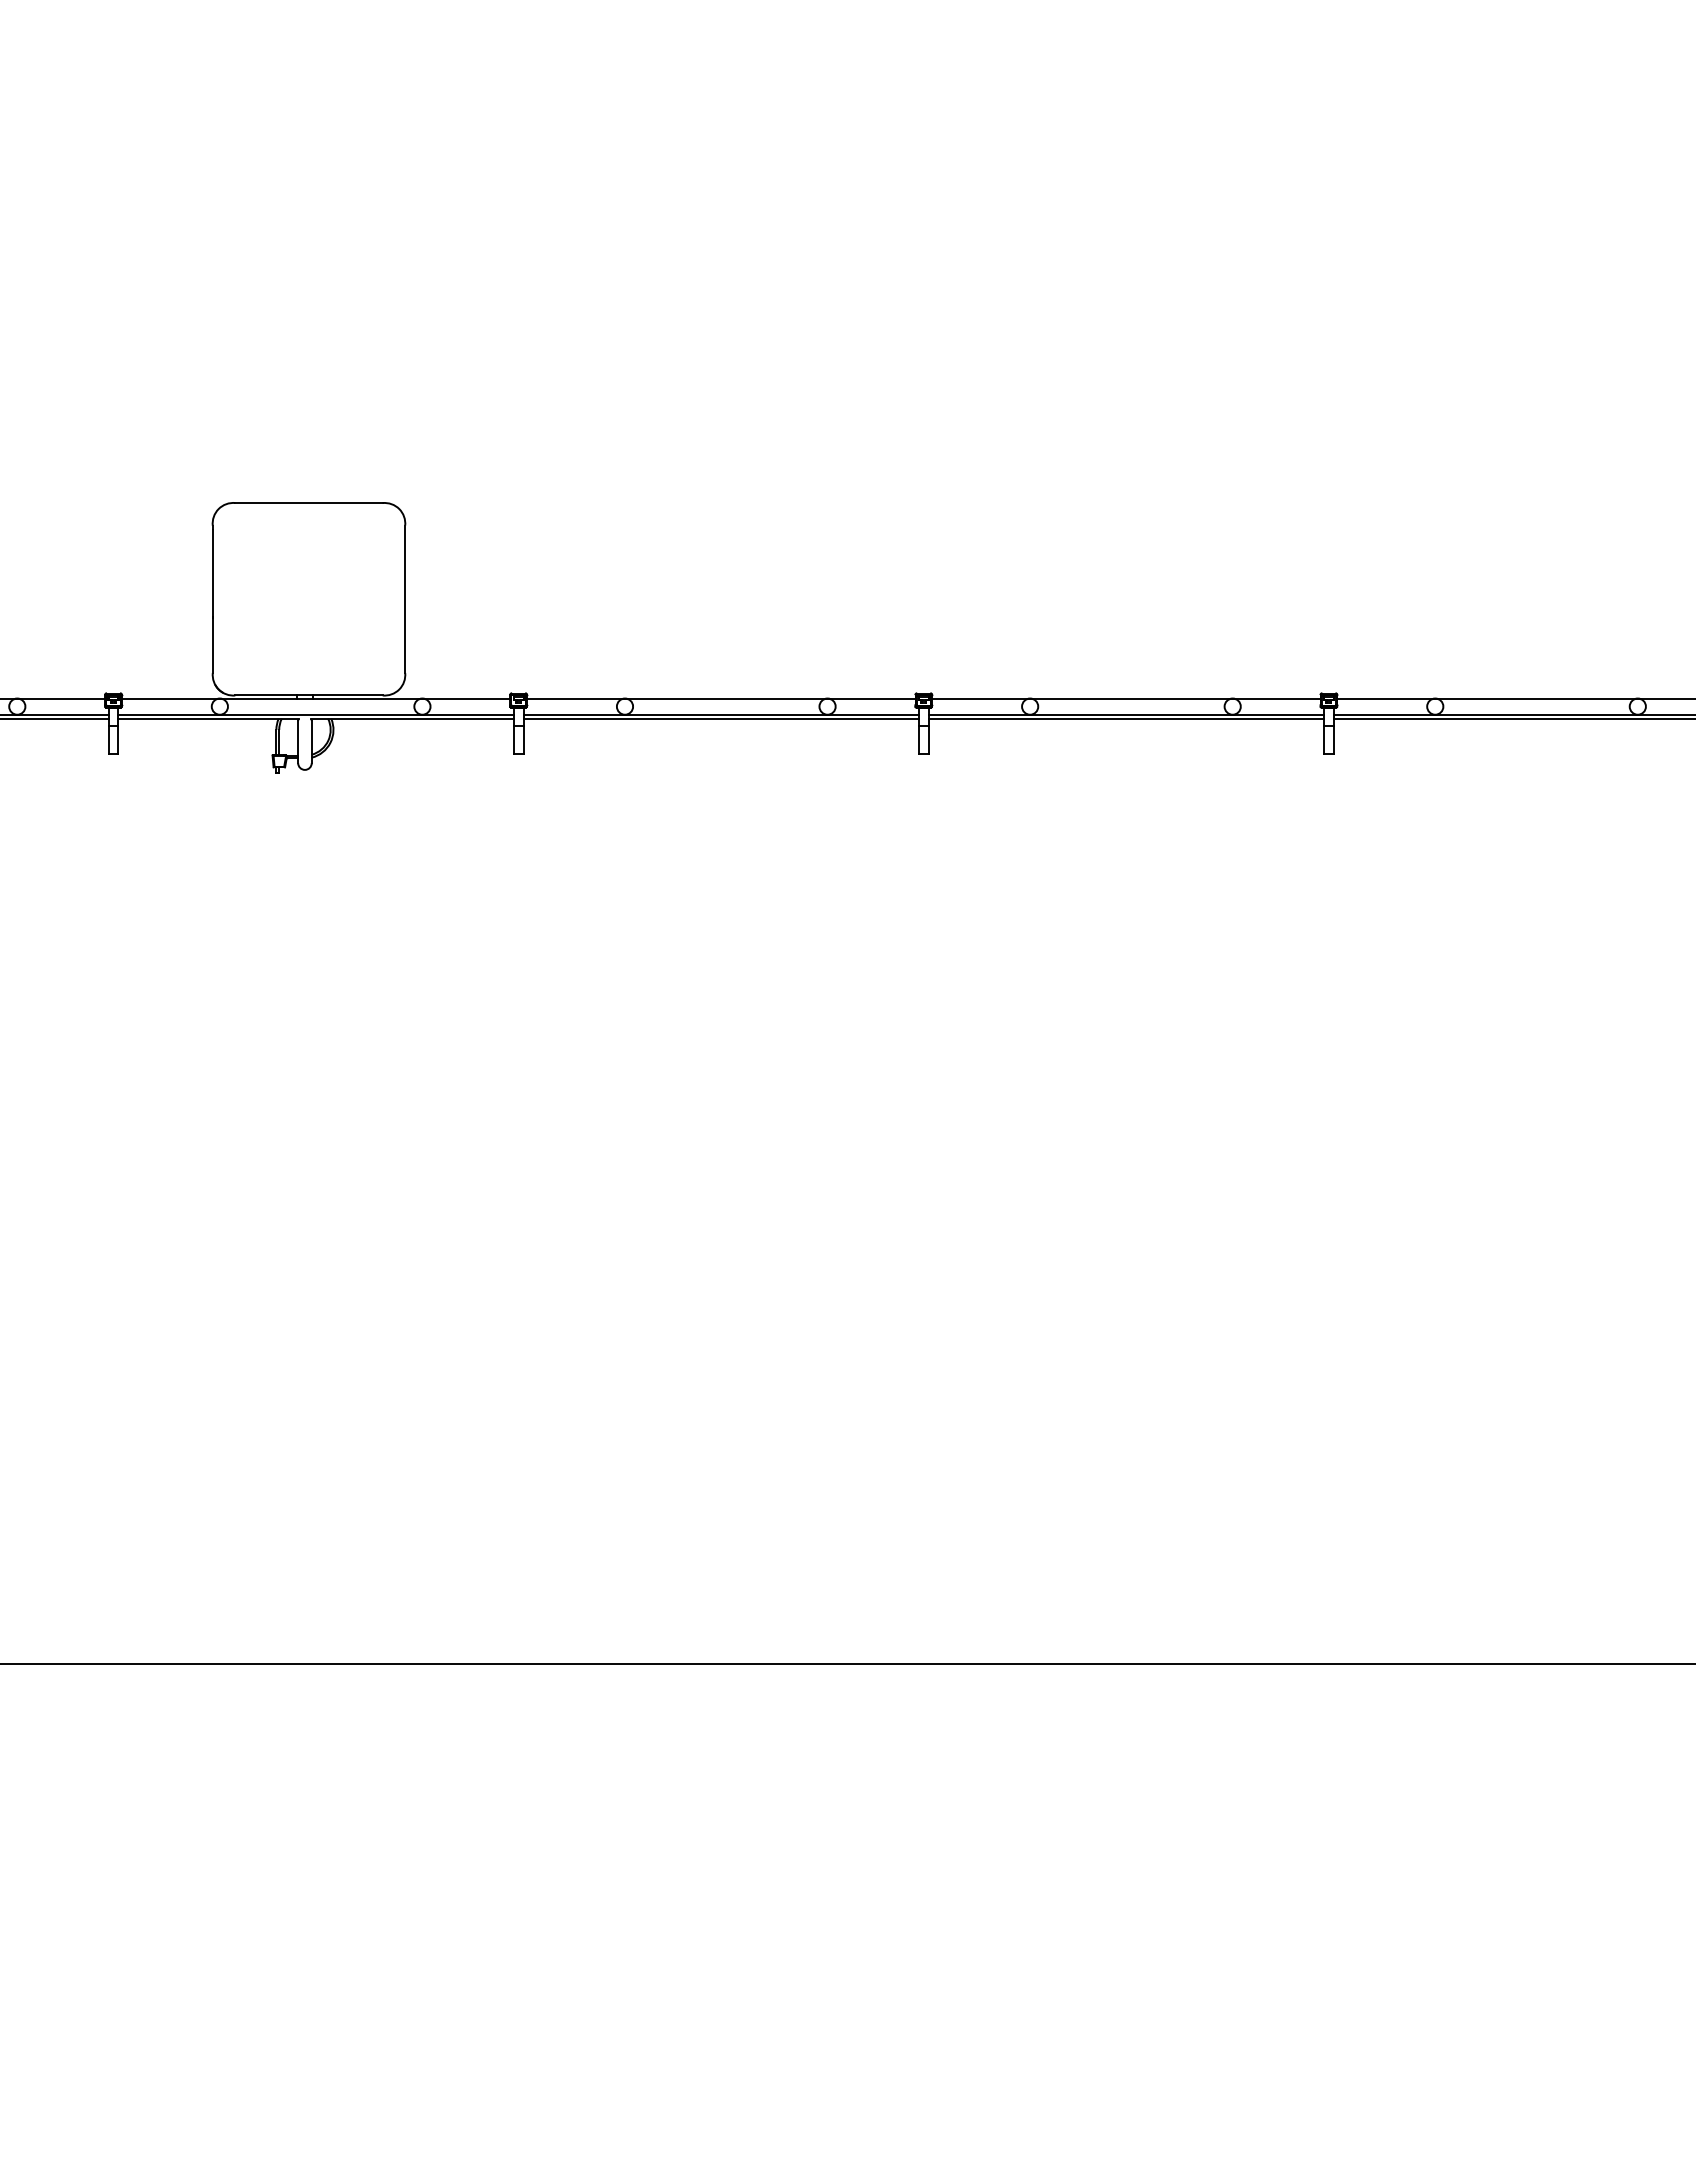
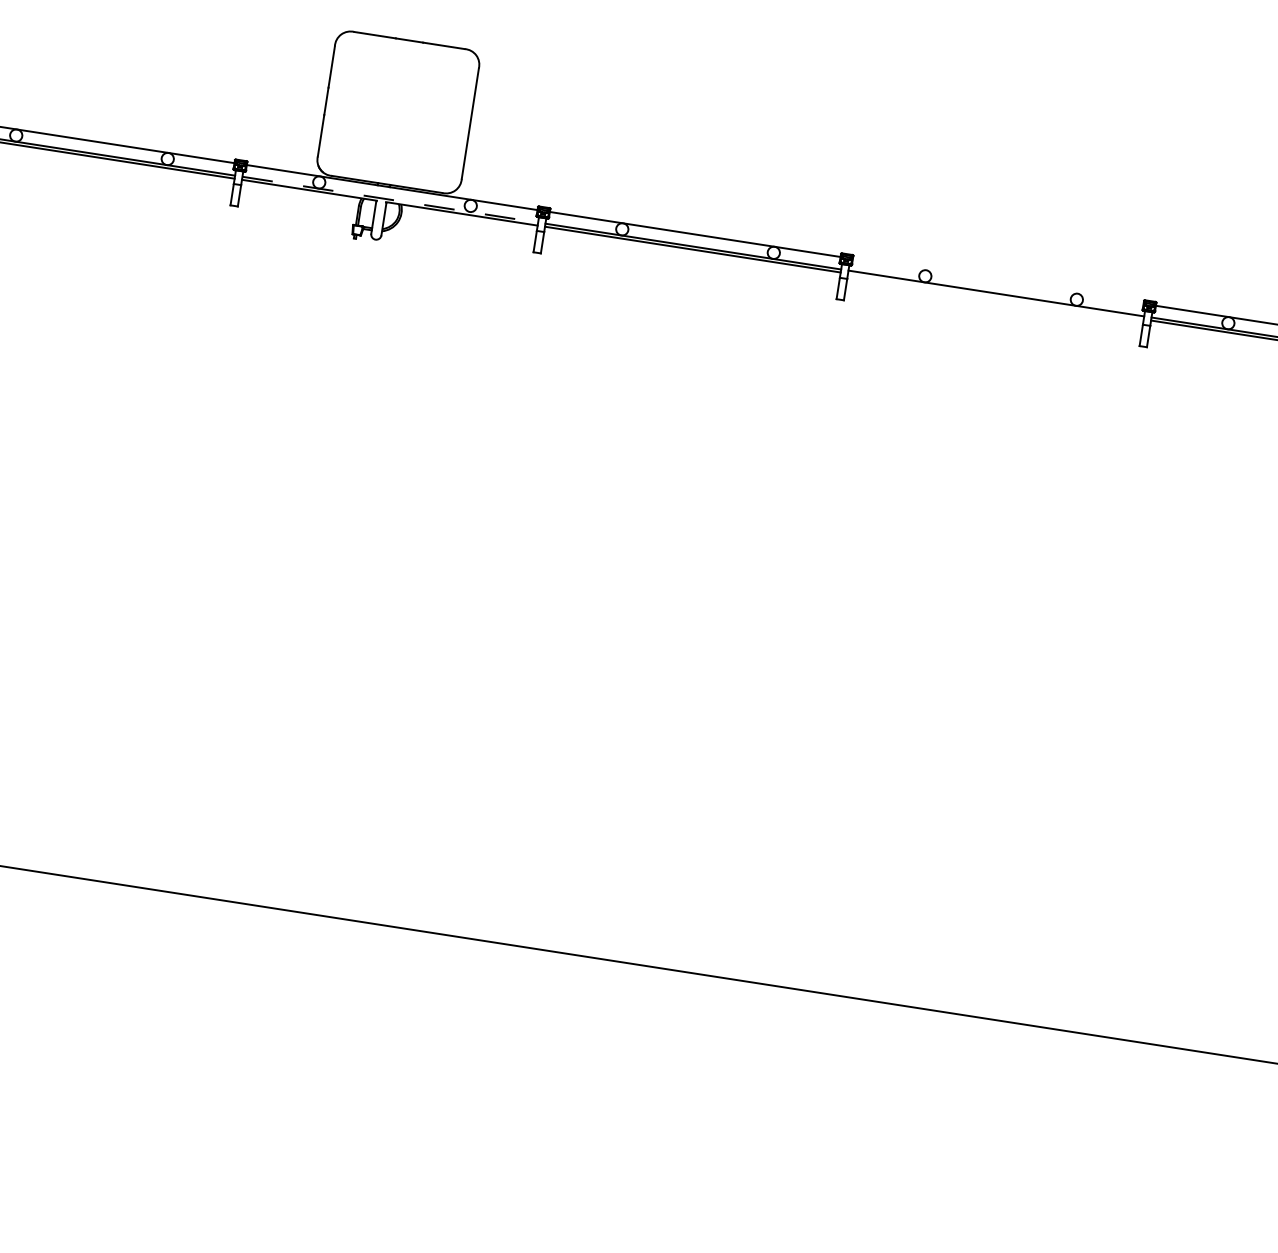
line: (1126, 698) -> (998, 281), removed
line: (316, 714) -> (390, 199), solid -> dashed
line: (1126, 718) -> (996, 296), removed

